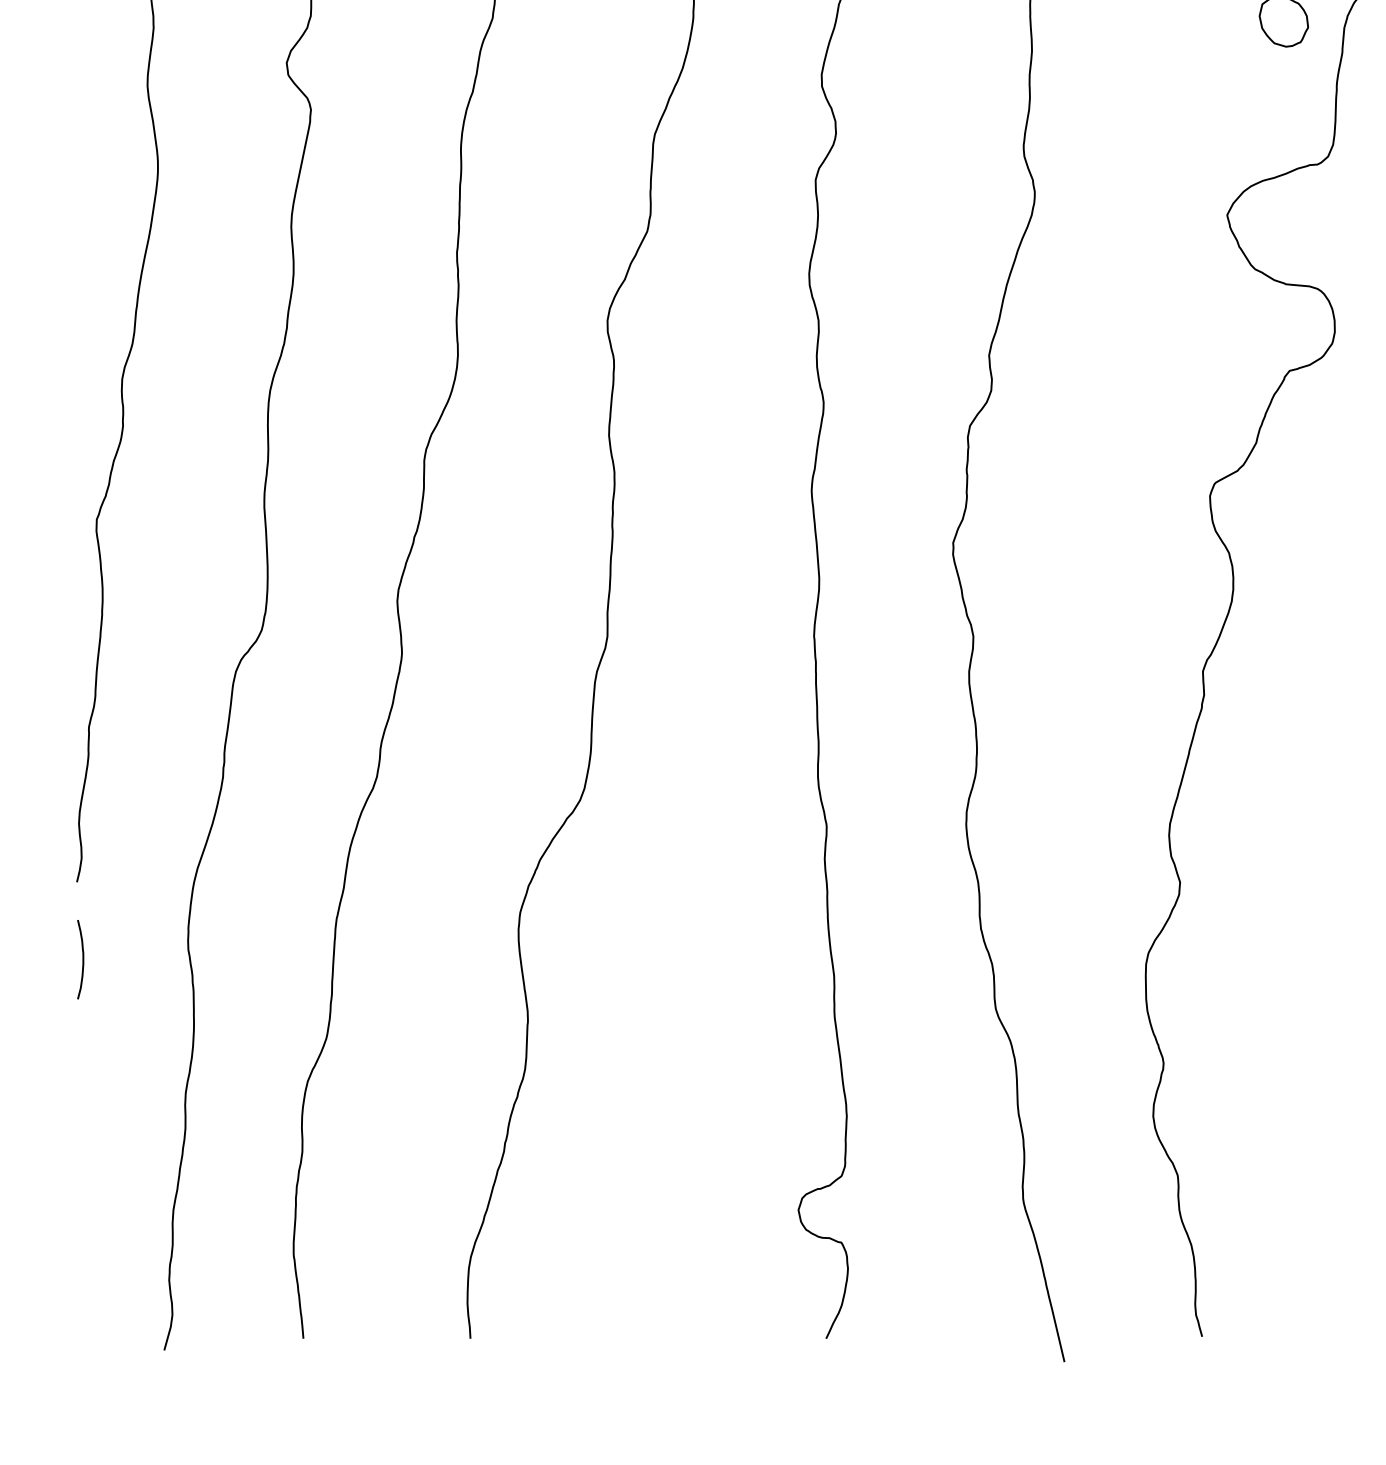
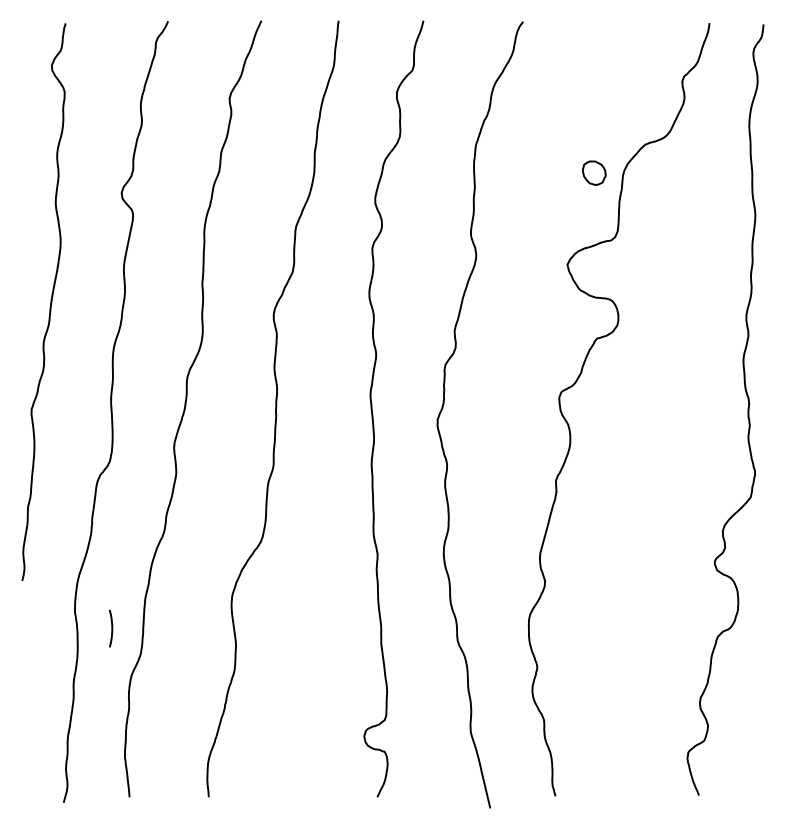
curve: (81, 959) -> (111, 628), moved

